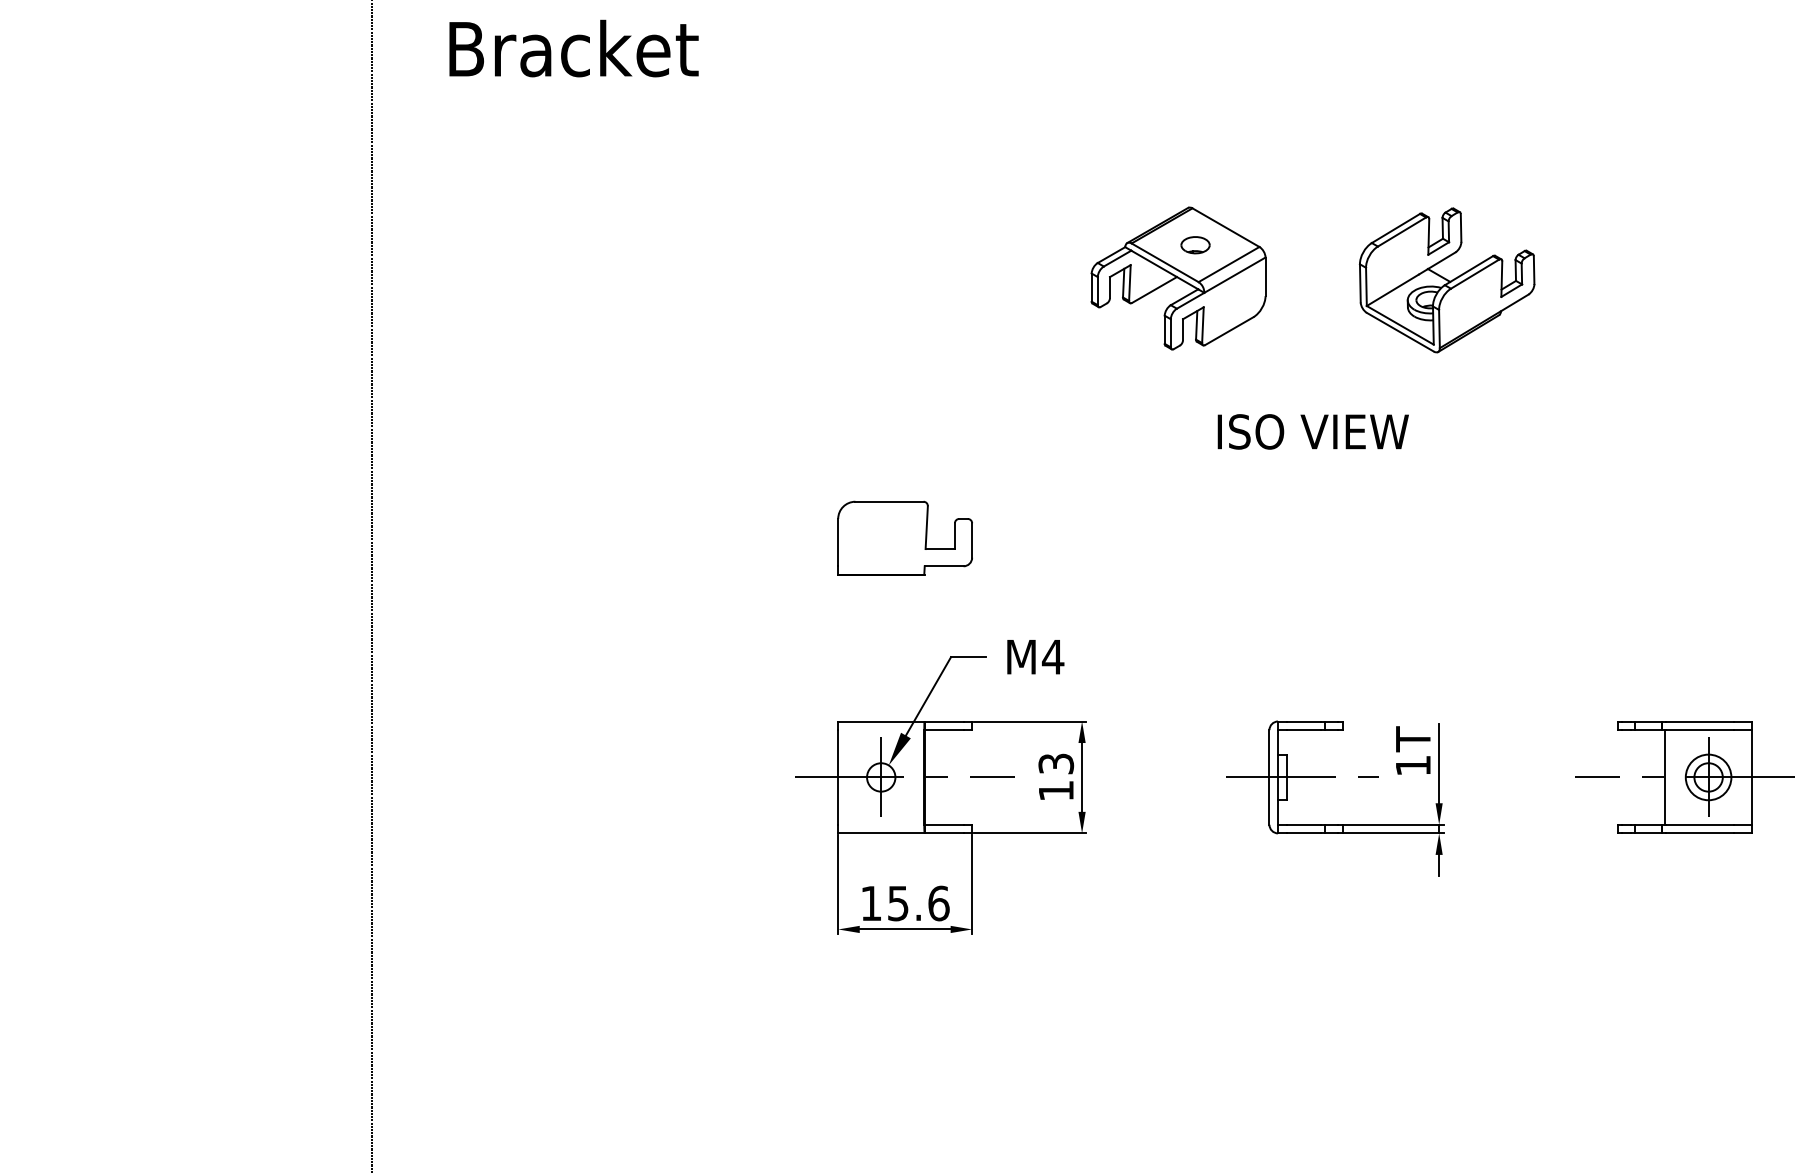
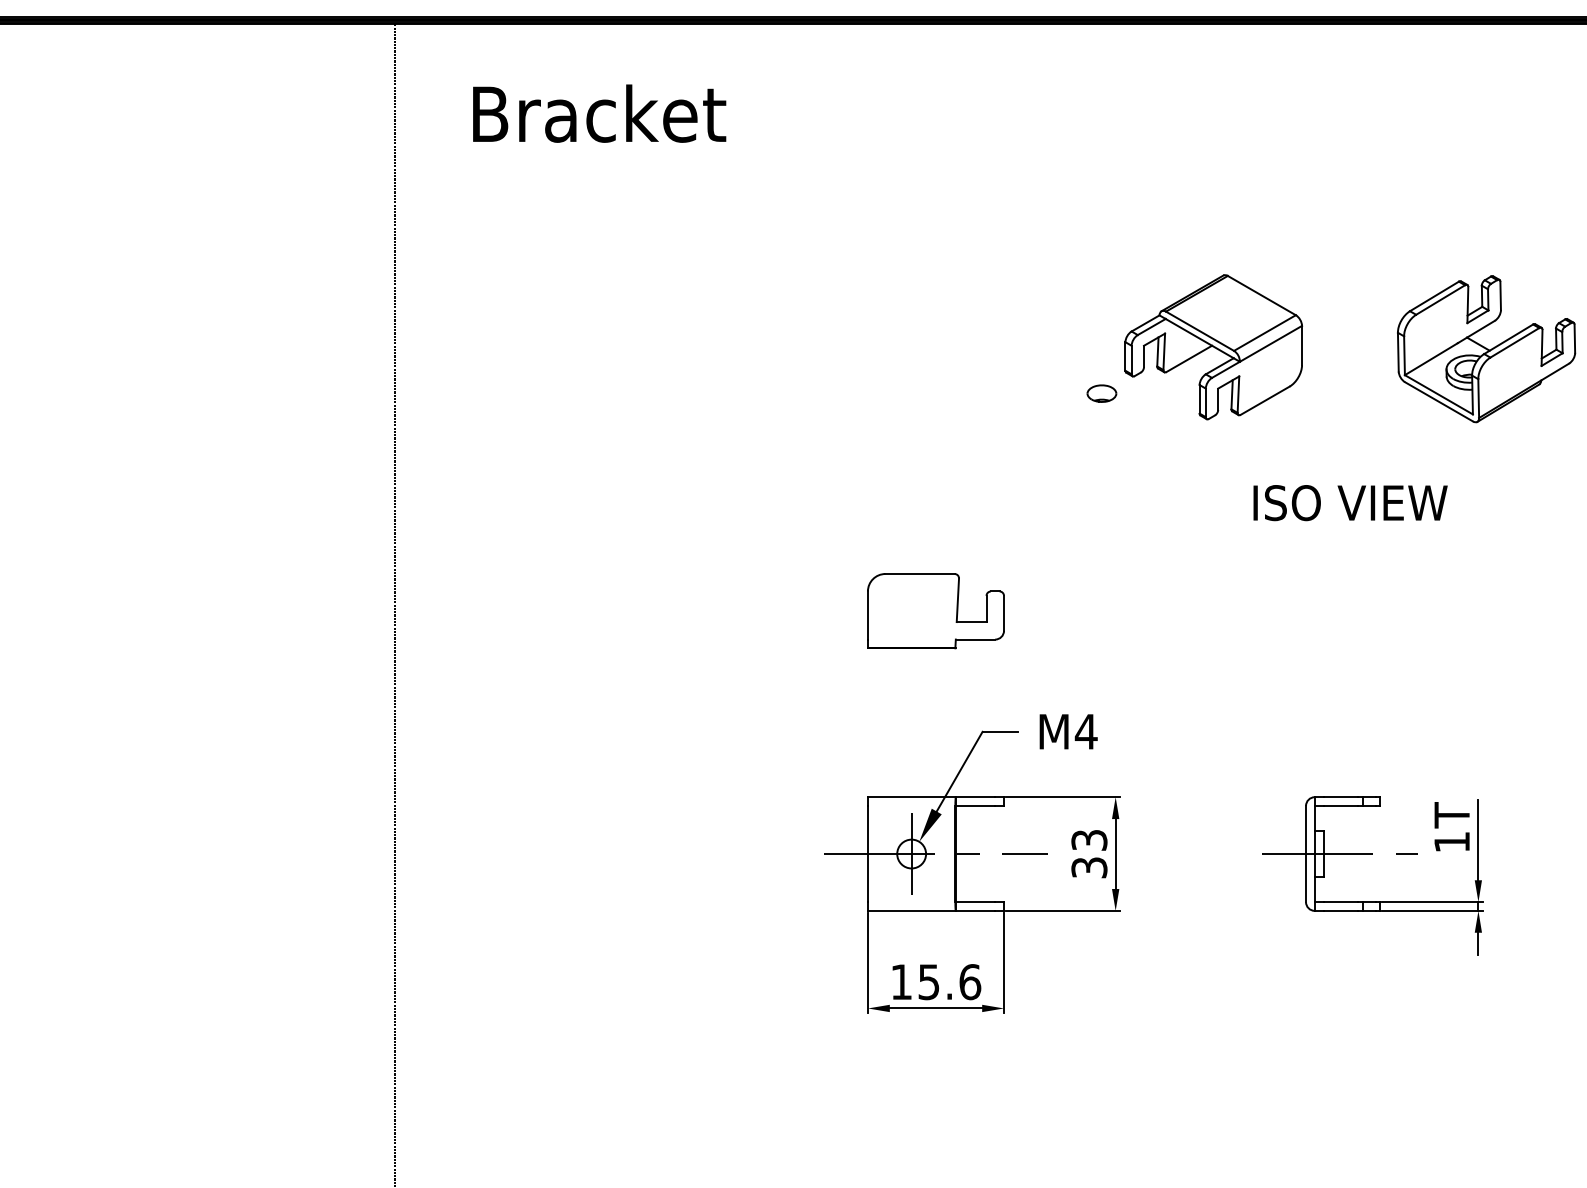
part: (1195, 245) -> (1101, 393), moved
text: (1056, 790) -> (1089, 867), 13 -> 33

